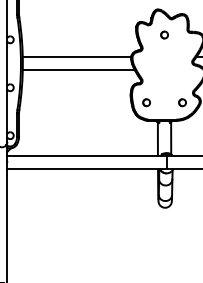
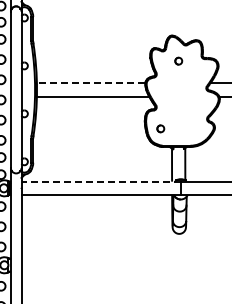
line: (76, 57) -> (90, 83), solid -> dashed
part: (182, 102) -> (196, 128), removed
line: (87, 155) -> (101, 181), solid -> dashed

